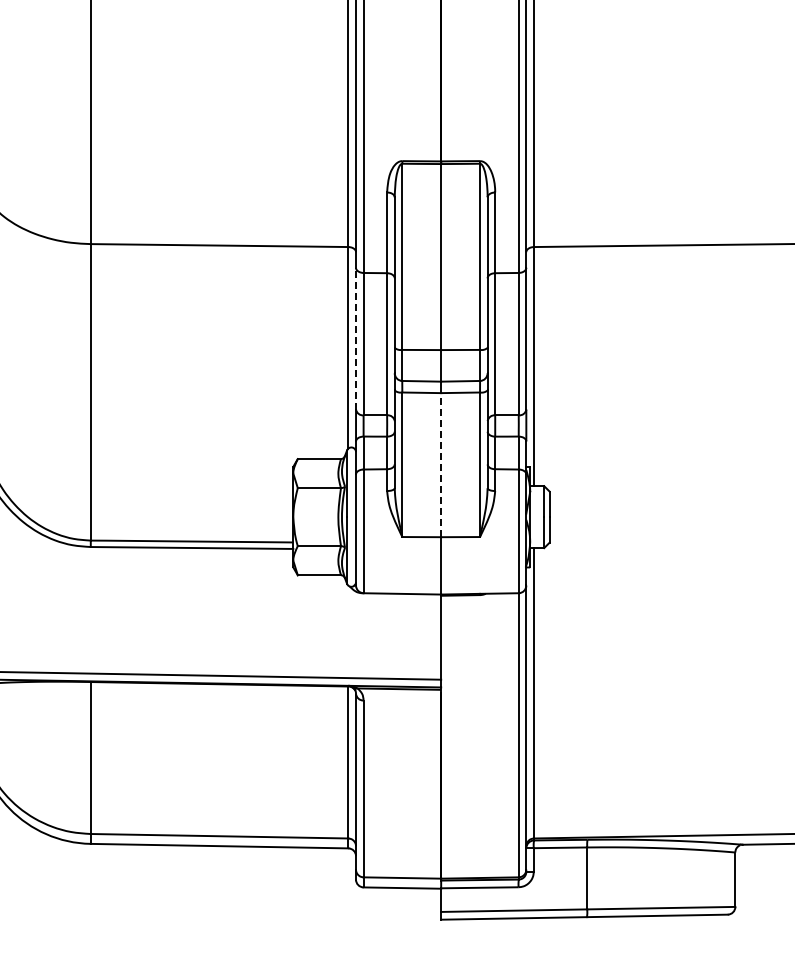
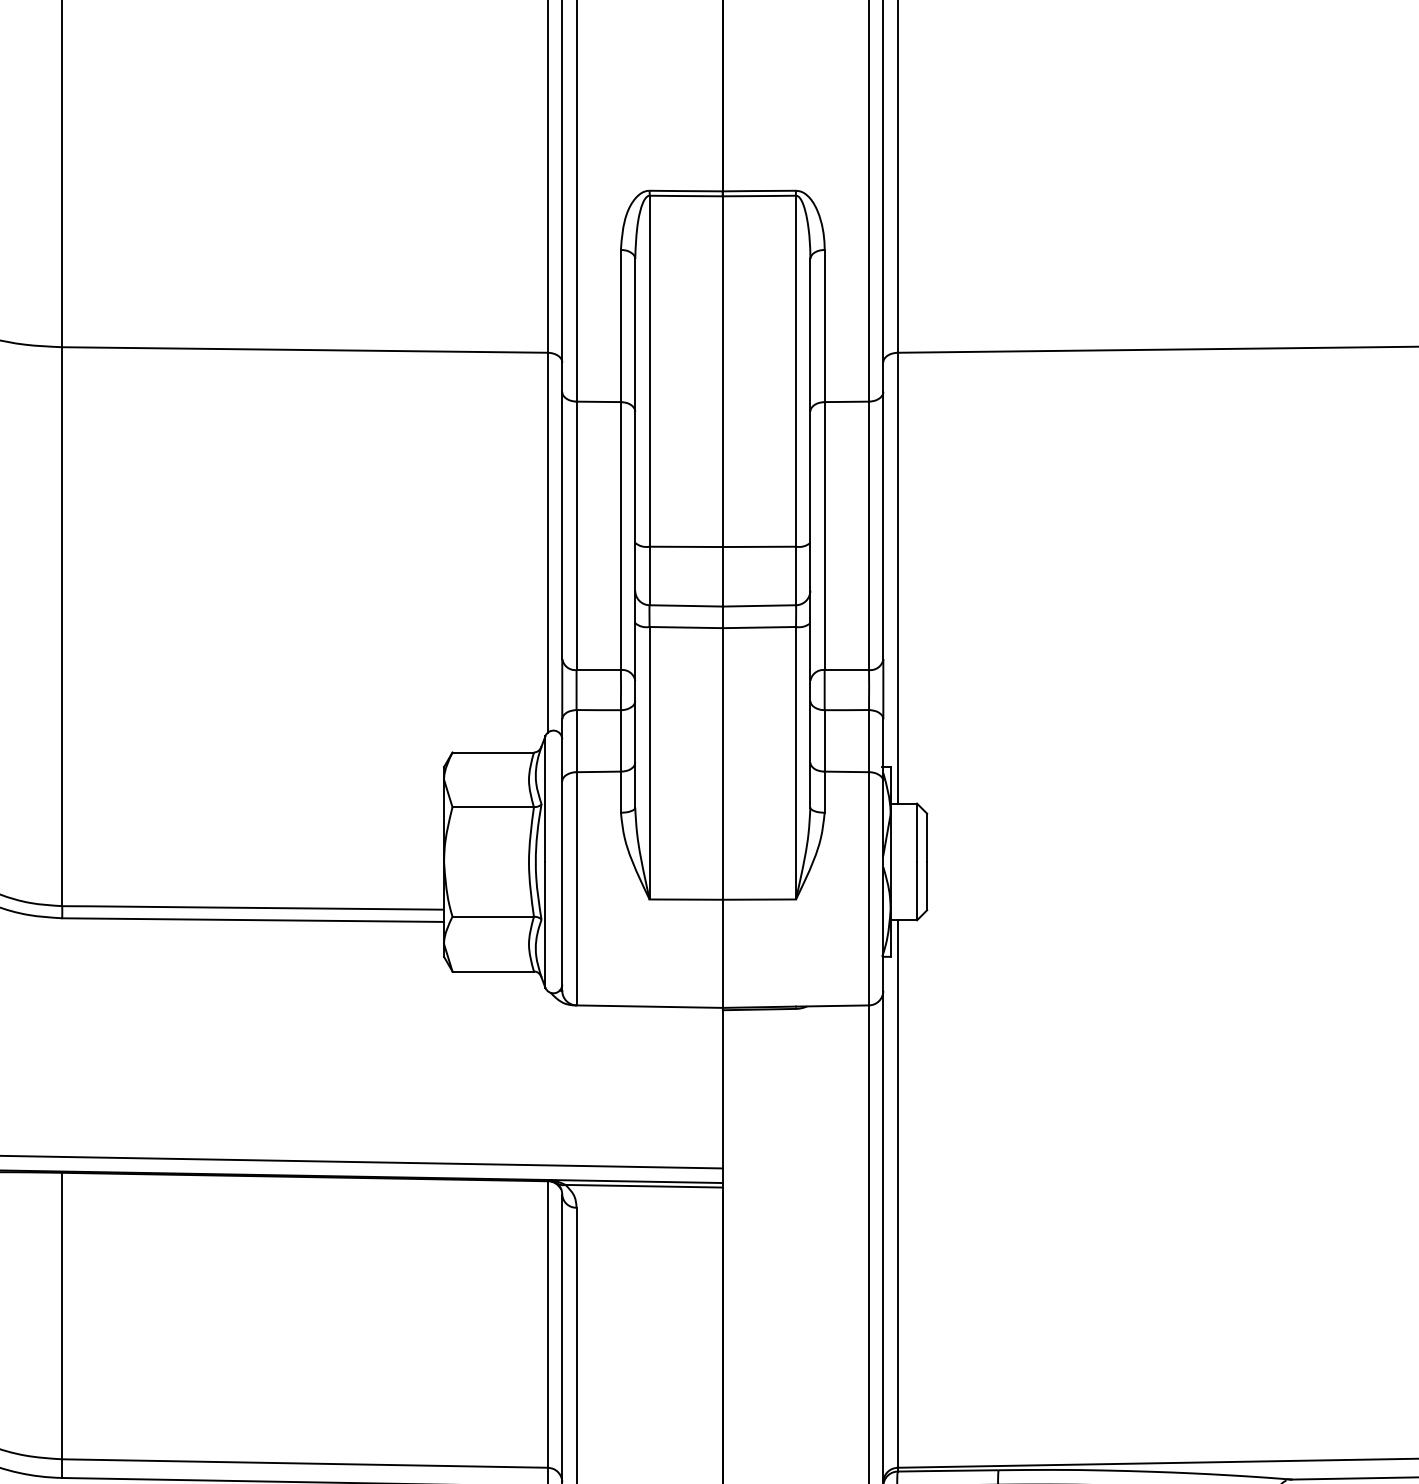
line: (356, 338) -> (563, 525), dashed -> solid
line: (441, 464) -> (723, 762), dashed -> solid

